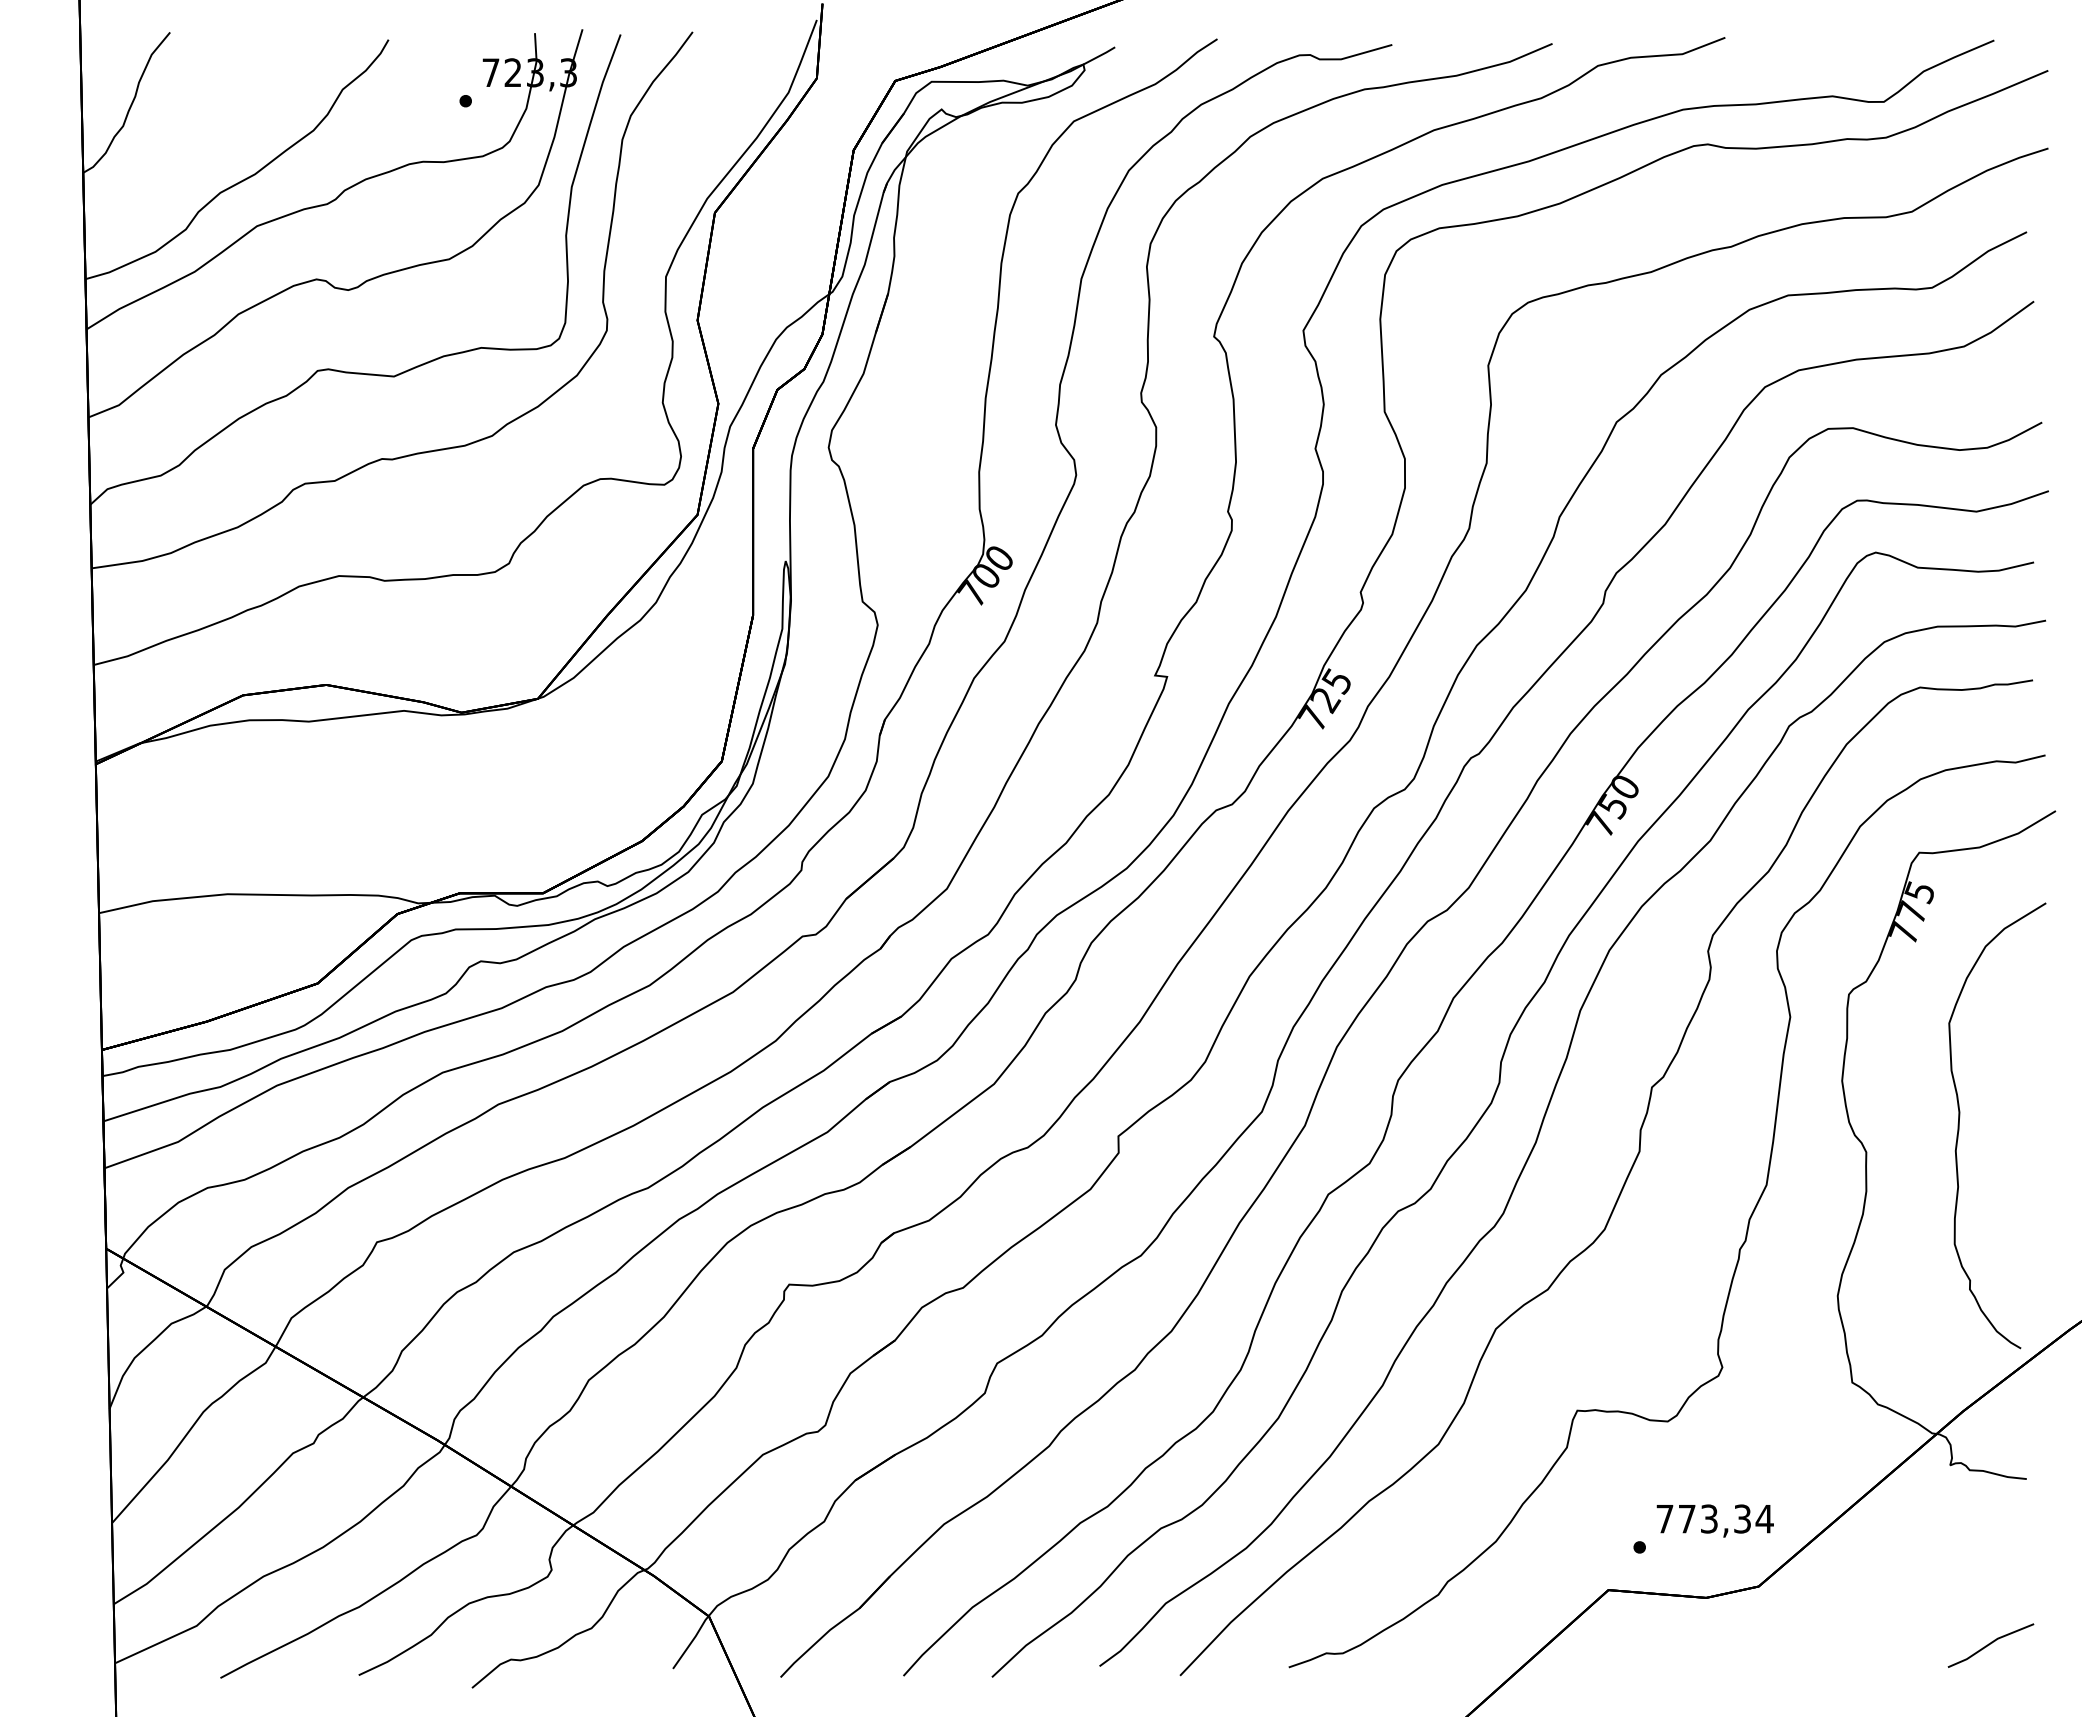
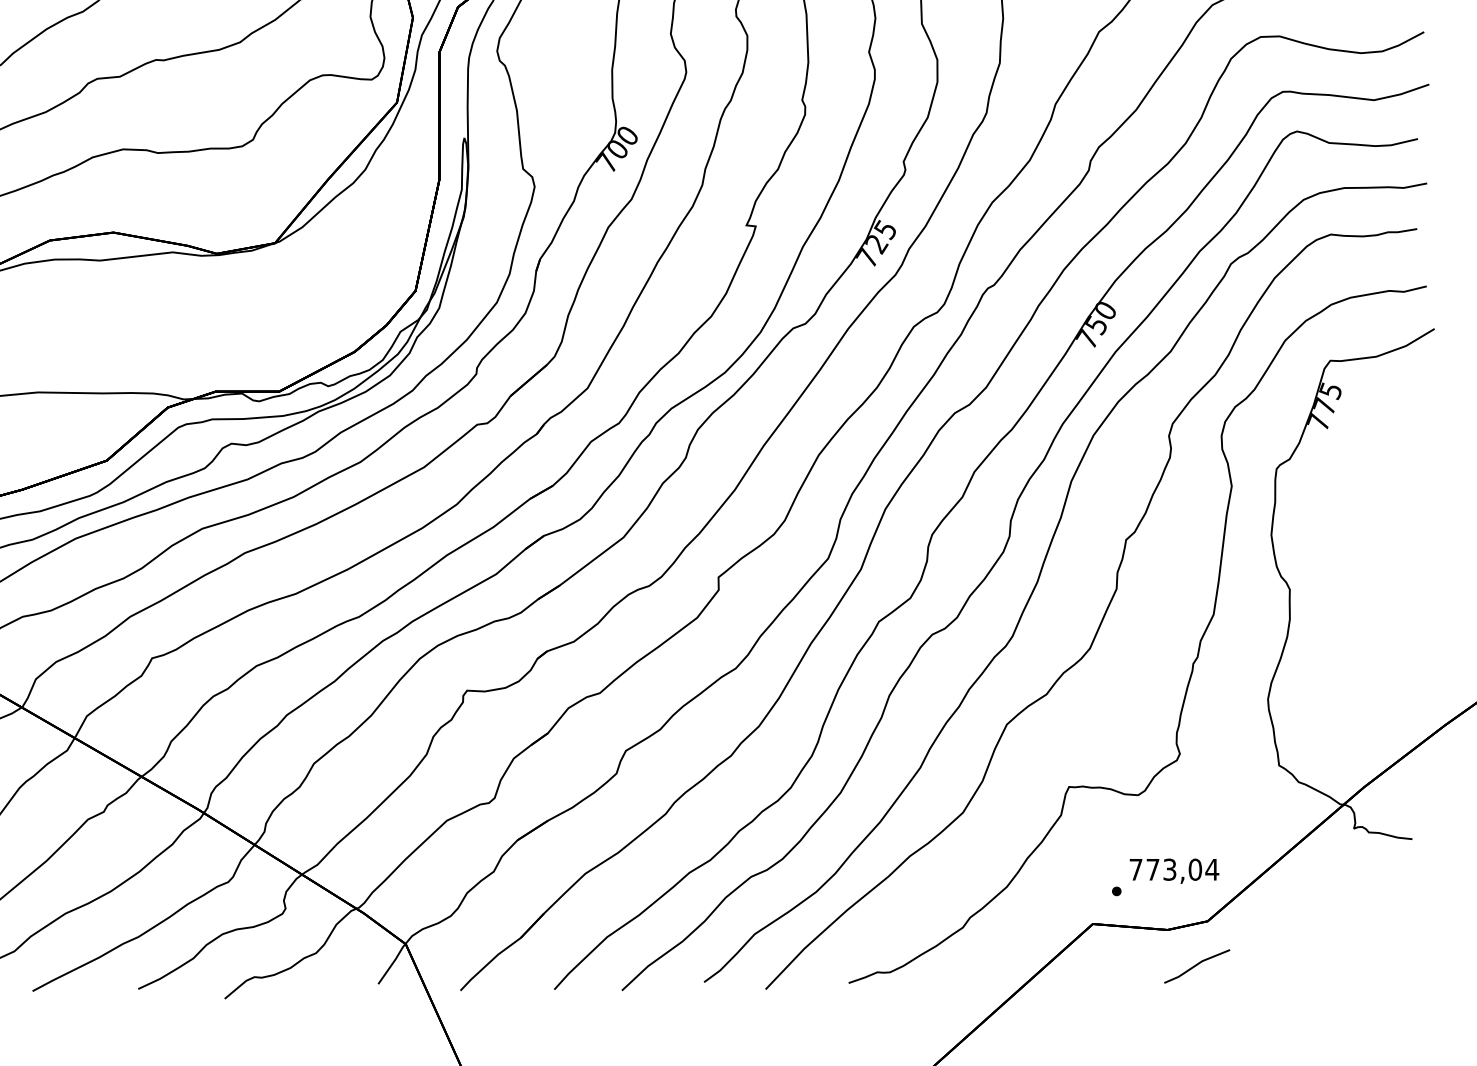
curve: (1959, 1125) -> (1361, 569), removed
text: (1742, 1518) -> (1195, 869), 773,34 -> 773,04
line: (1990, 1644) -> (1196, 965), moved

